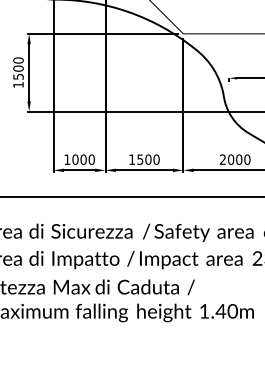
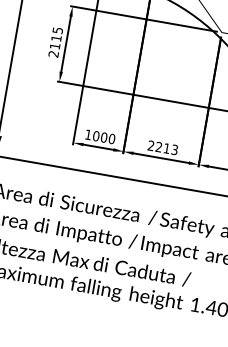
text: (18, 72) -> (55, 42), 1500 -> 2115
text: (144, 159) -> (163, 147), 1500 -> 2213

